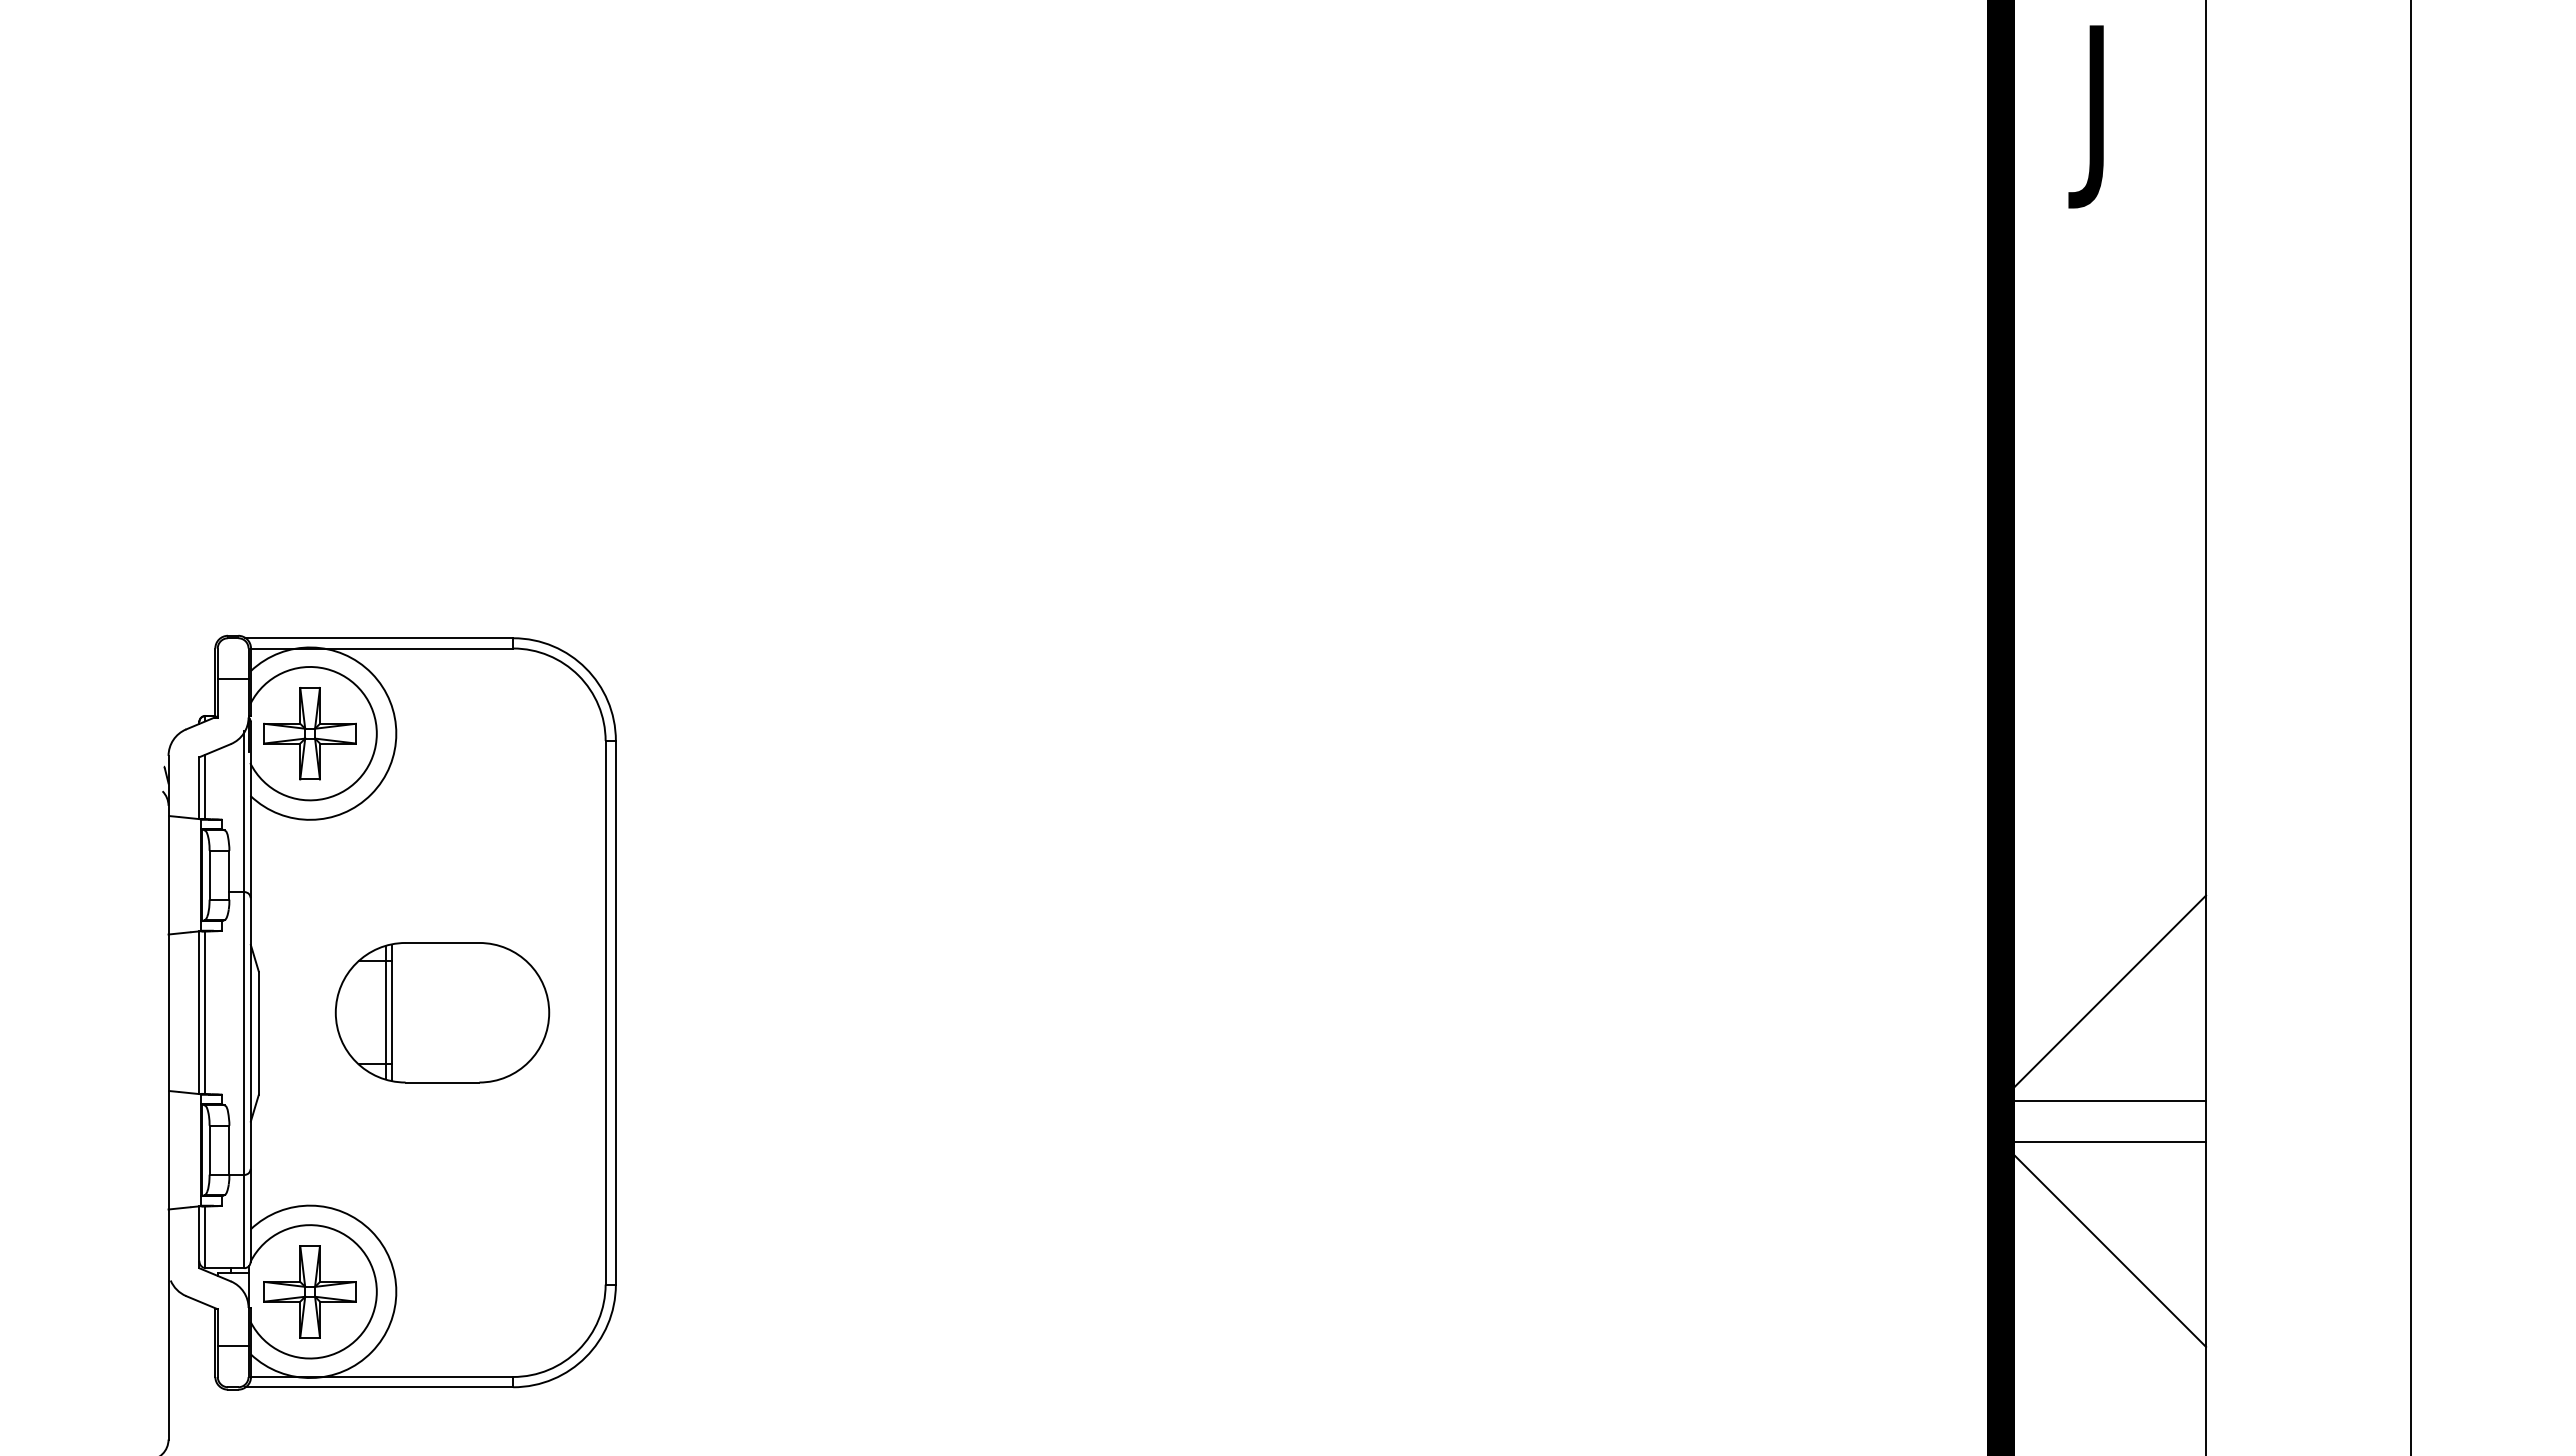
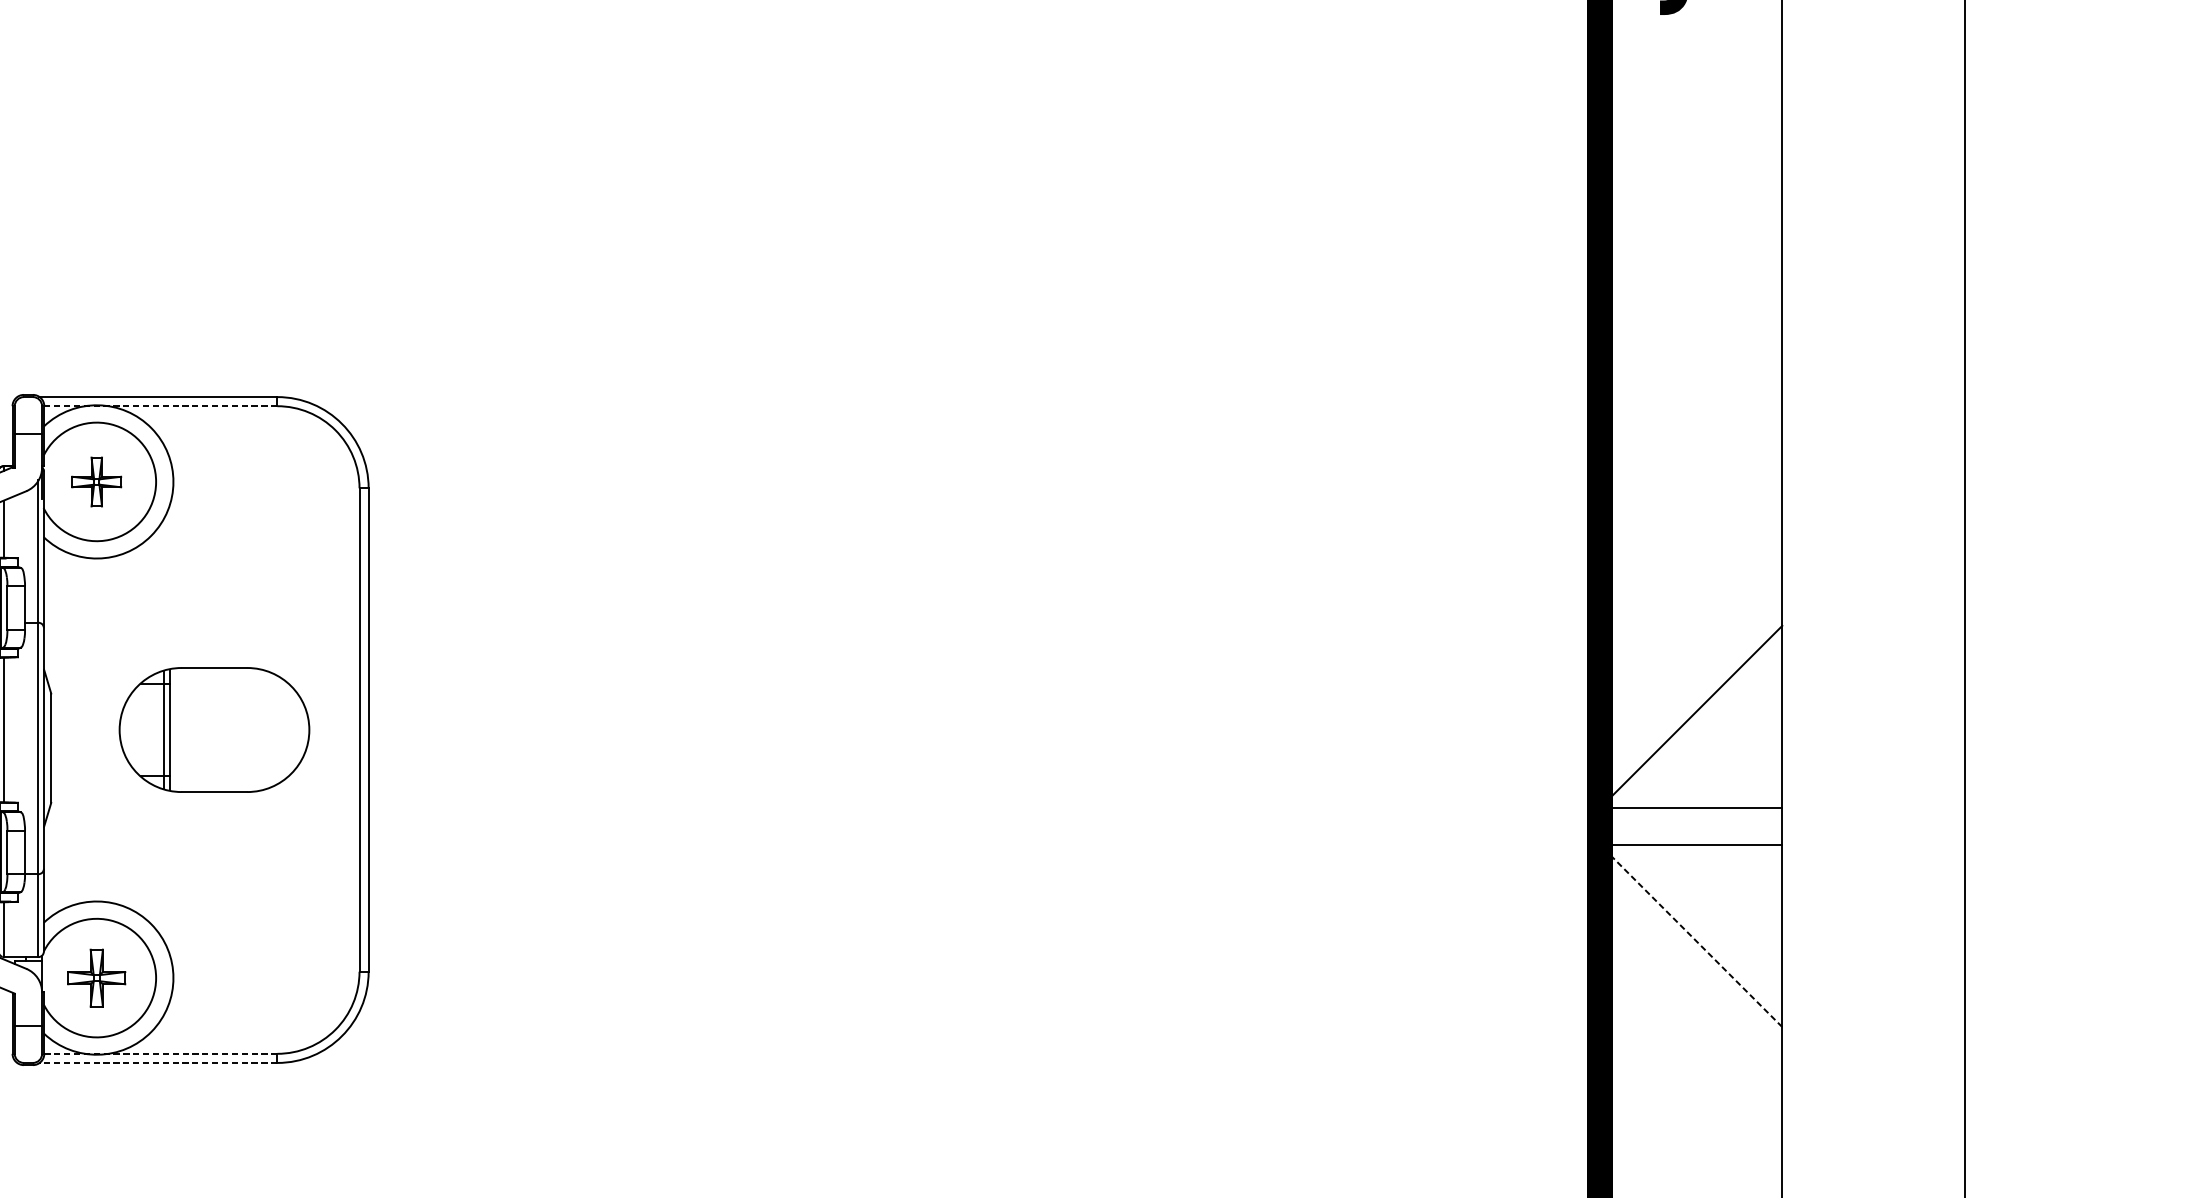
line: (381, 648) -> (160, 406), solid -> dashed
part: (309, 733) -> (96, 481), size x0.6
line: (2103, 1244) -> (1691, 936), solid -> dashed
part: (309, 1291) -> (96, 977), size x0.7
line: (382, 1376) -> (161, 1053), solid -> dashed
line: (379, 1387) -> (158, 1063), solid -> dashed

